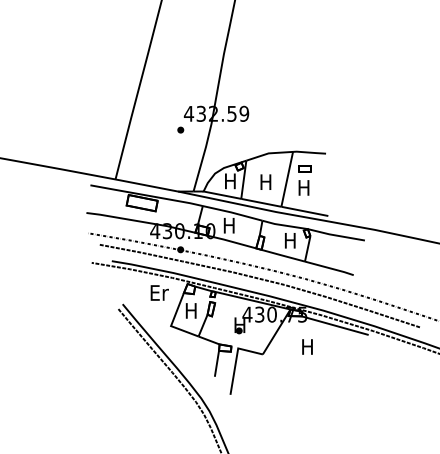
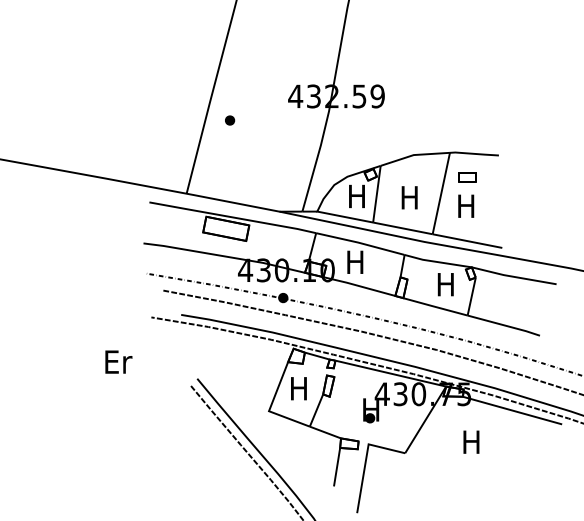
part: (180, 129) -> (229, 119), moved
text: (159, 292) -> (118, 361), moved

